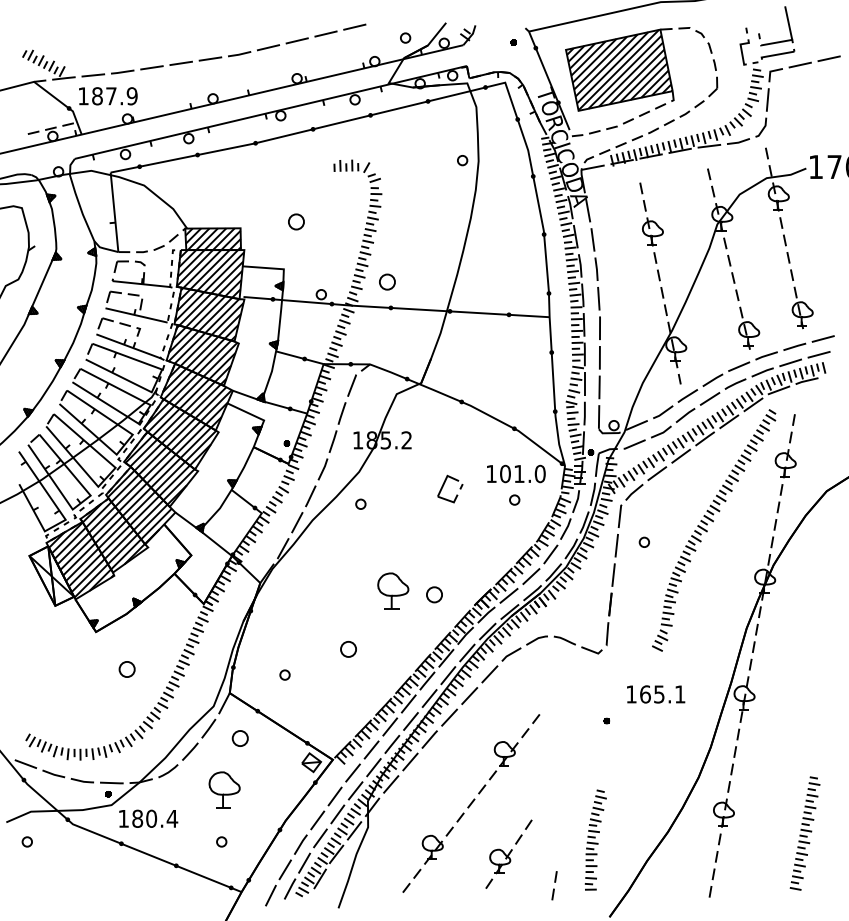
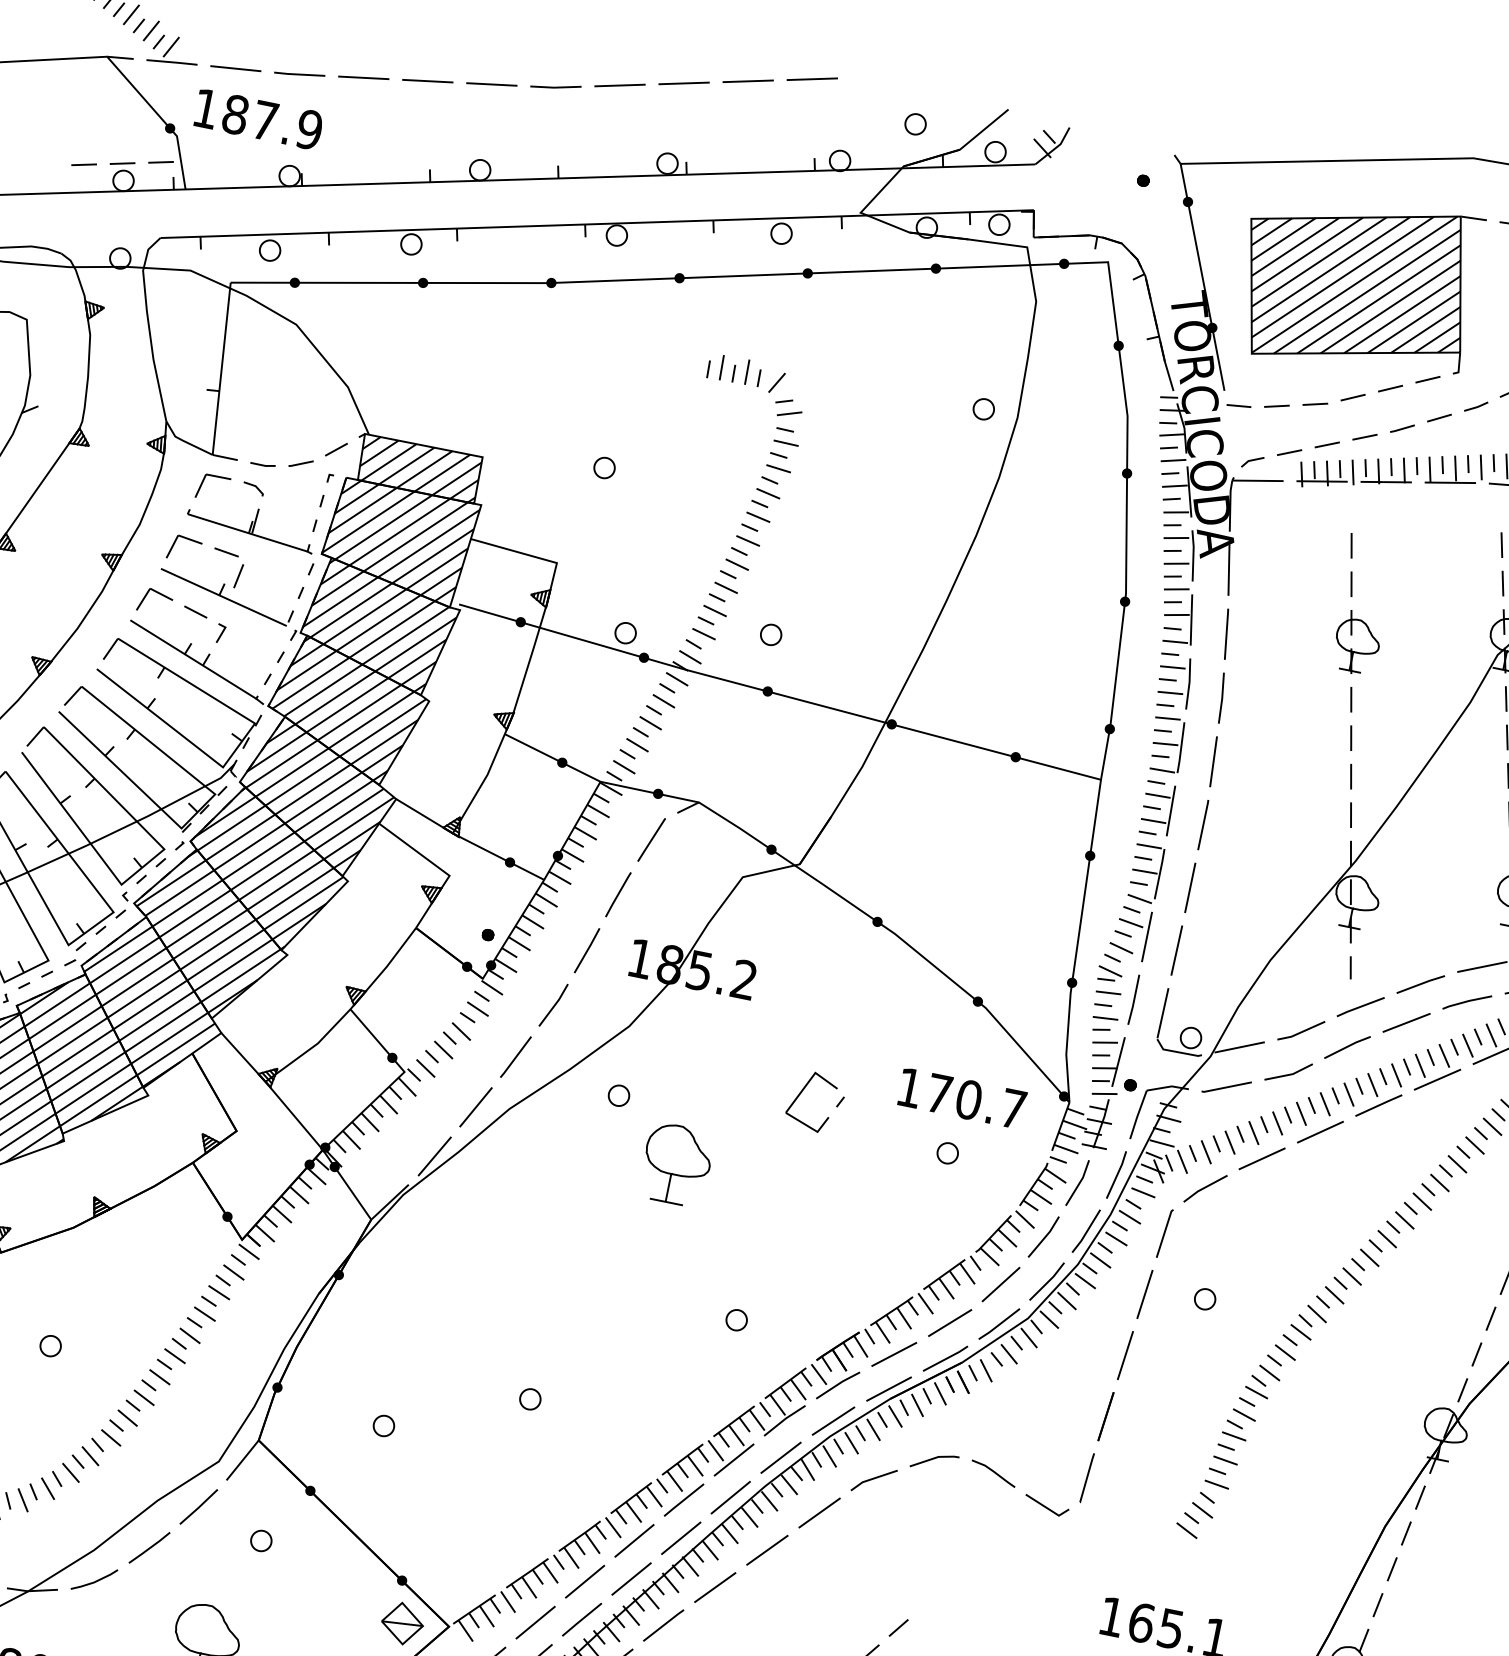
part: (296, 221) -> (604, 466), size x0.62
part: (386, 281) -> (769, 633), size x0.62
text: (522, 473) -> (975, 1100), 101.0 -> 170.7
part: (393, 590) -> (677, 1163), moved
part: (434, 594) -> (736, 1319), size x0.62
part: (348, 649) -> (529, 1398), size x0.62
part: (126, 669) -> (49, 1345), size x0.62
part: (239, 737) -> (260, 1538), size x0.62

